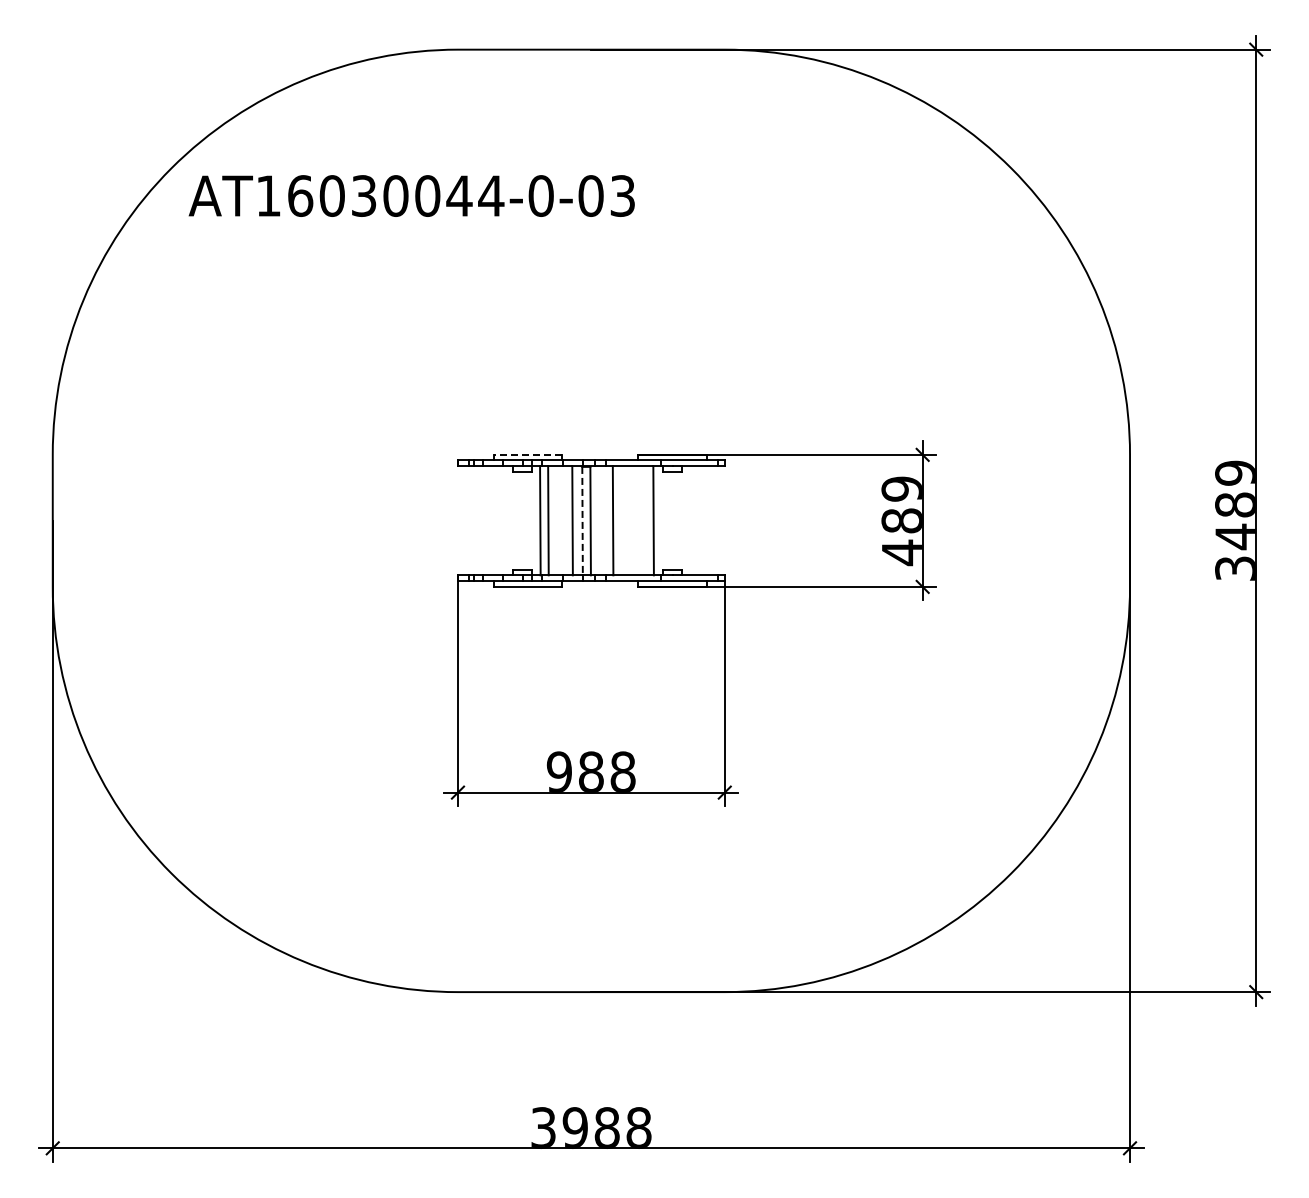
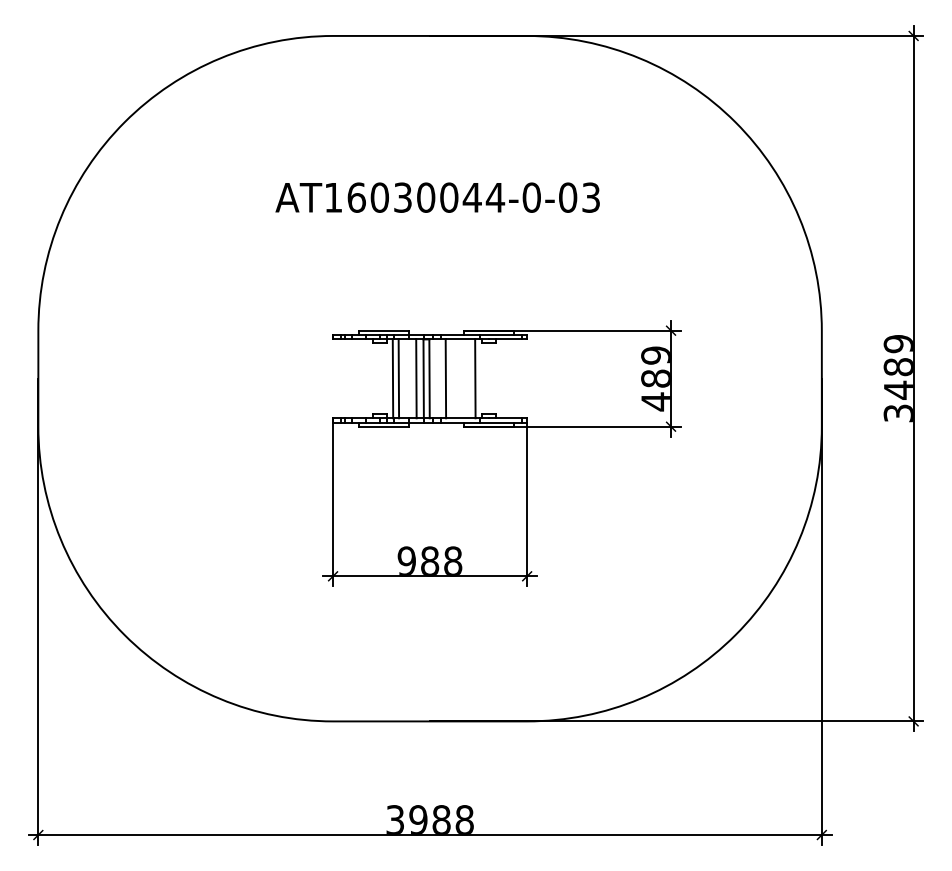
text: (411, 195) -> (437, 197), moved
line: (527, 454) -> (383, 330), dashed -> solid
line: (582, 521) -> (423, 379), dashed -> solid

